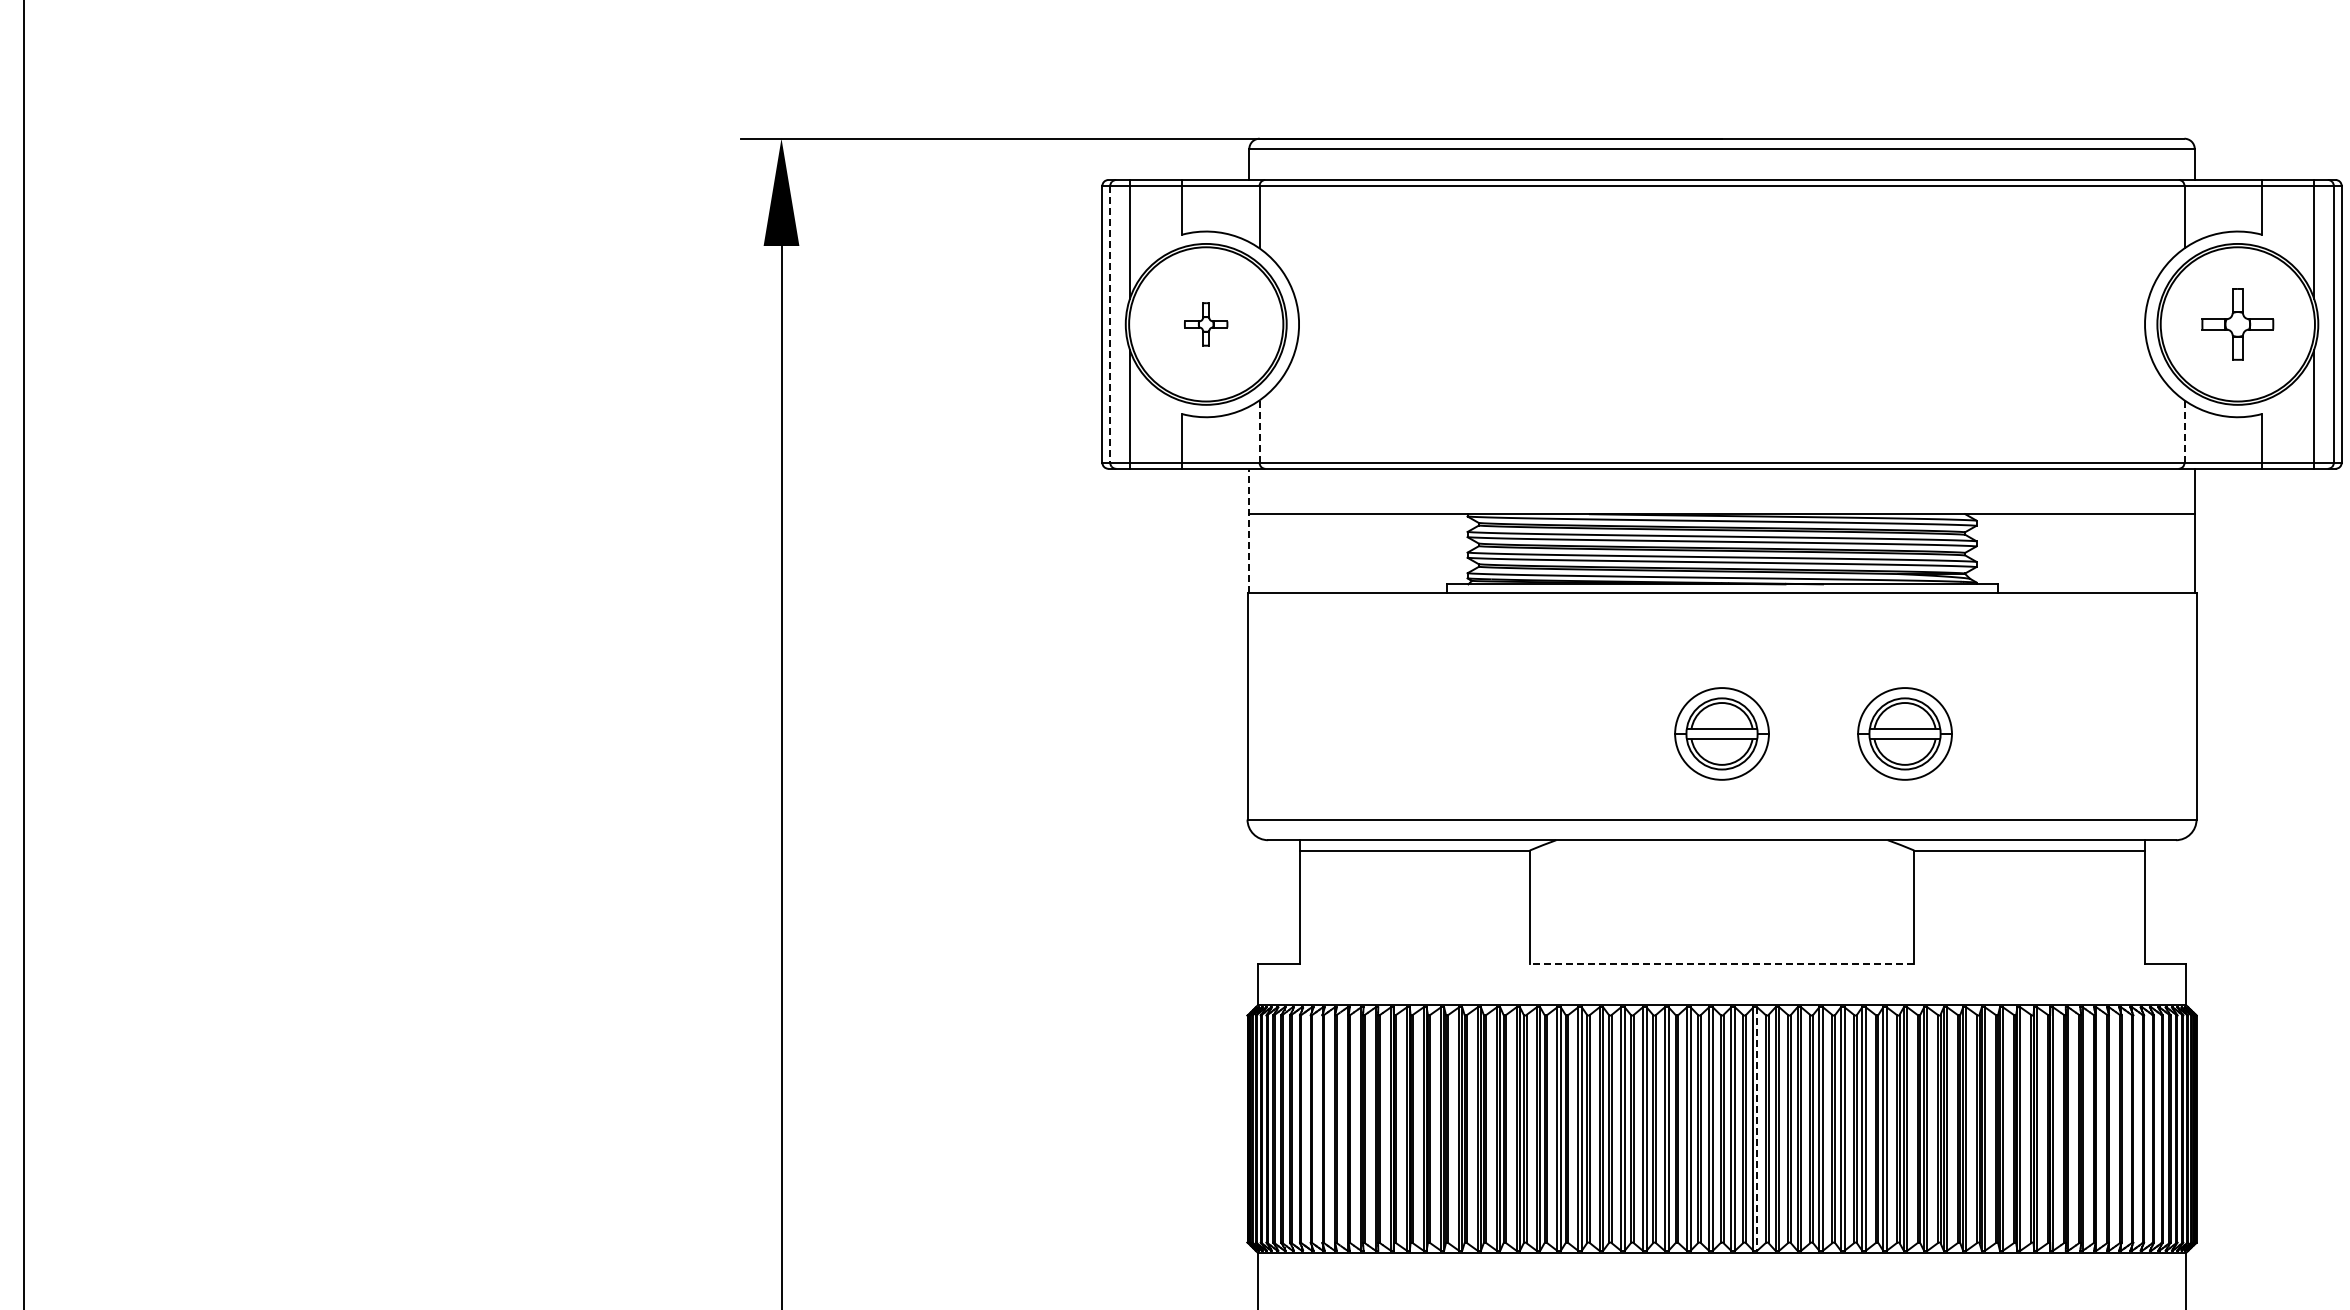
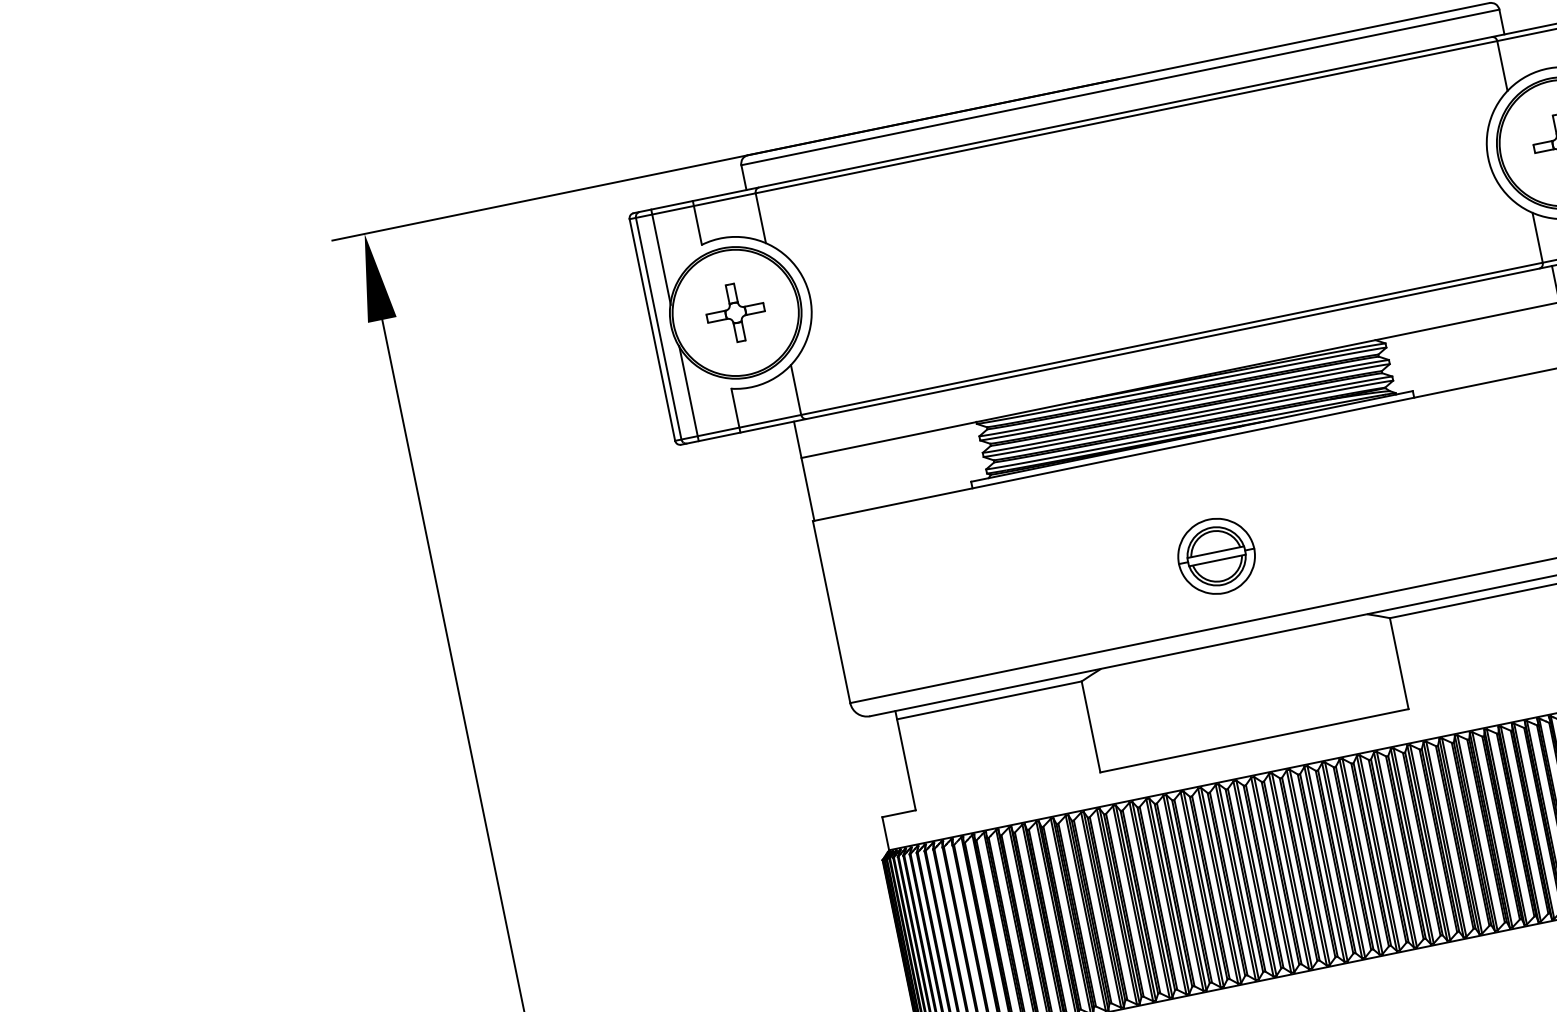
line: (1110, 324) -> (658, 328), dashed -> solid
part: (1205, 324) -> (735, 313), size x1.67
line: (1259, 431) -> (796, 390), dashed -> solid
line: (2184, 431) -> (1537, 237), dashed -> solid
line: (1249, 530) -> (804, 471), dashed -> solid
part: (1904, 733) -> (1362, 525), removed
line: (1721, 964) -> (1254, 741), dashed -> solid
line: (1757, 1129) -> (1310, 867), dashed -> solid

